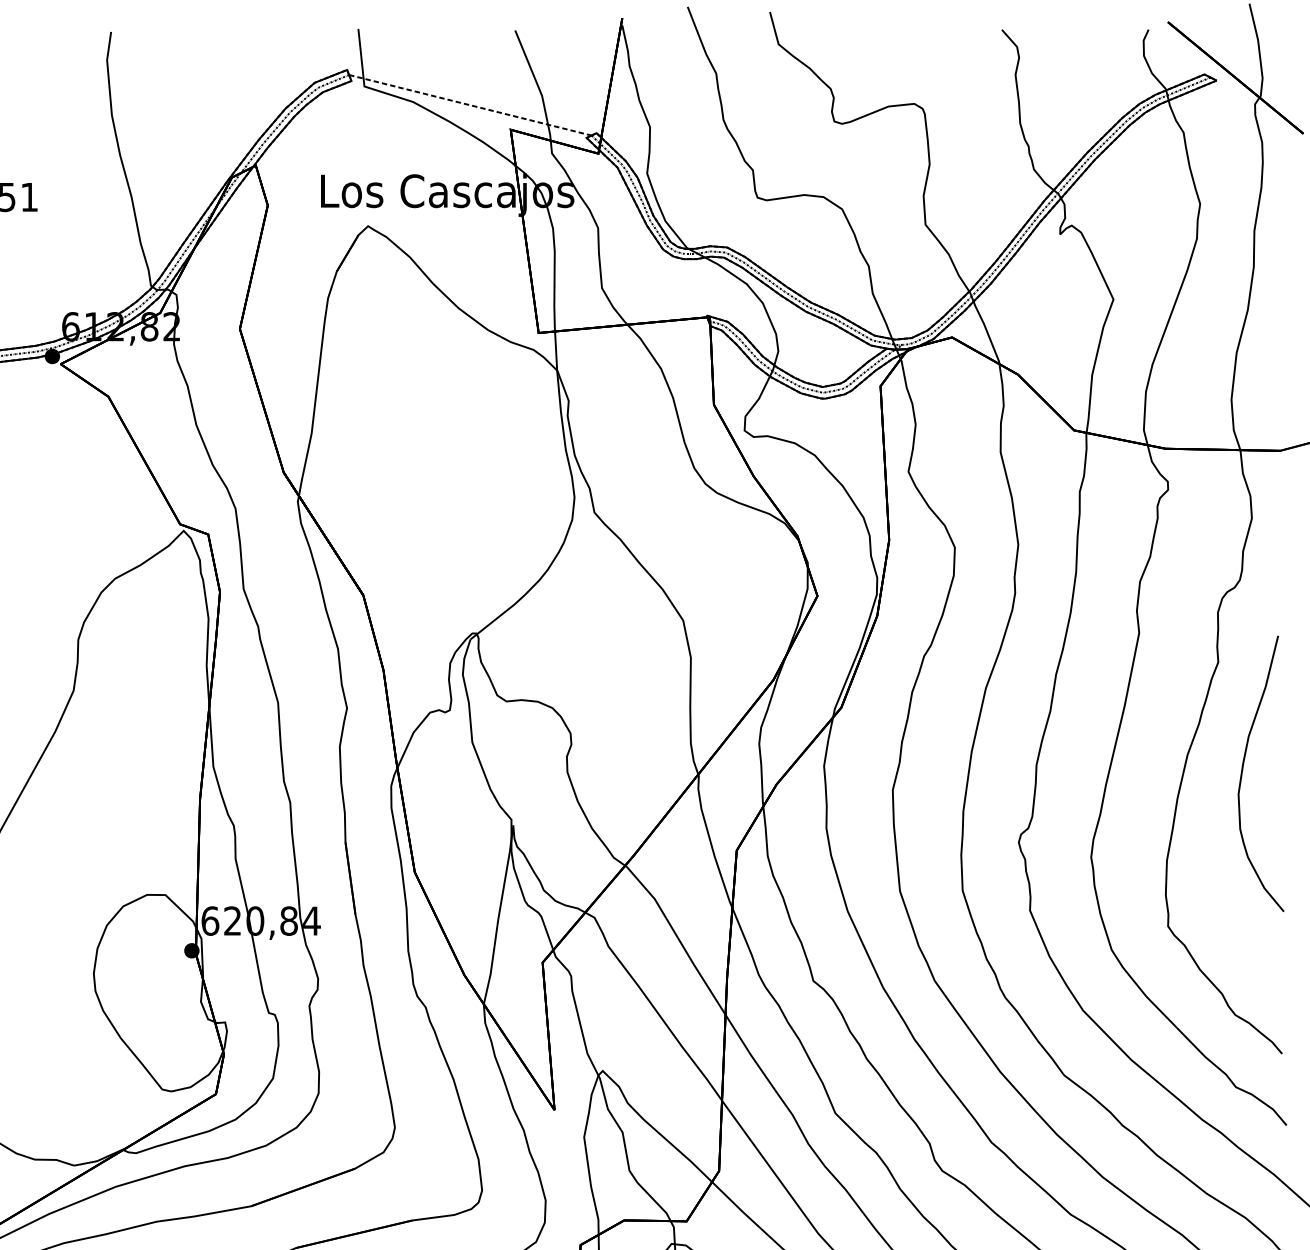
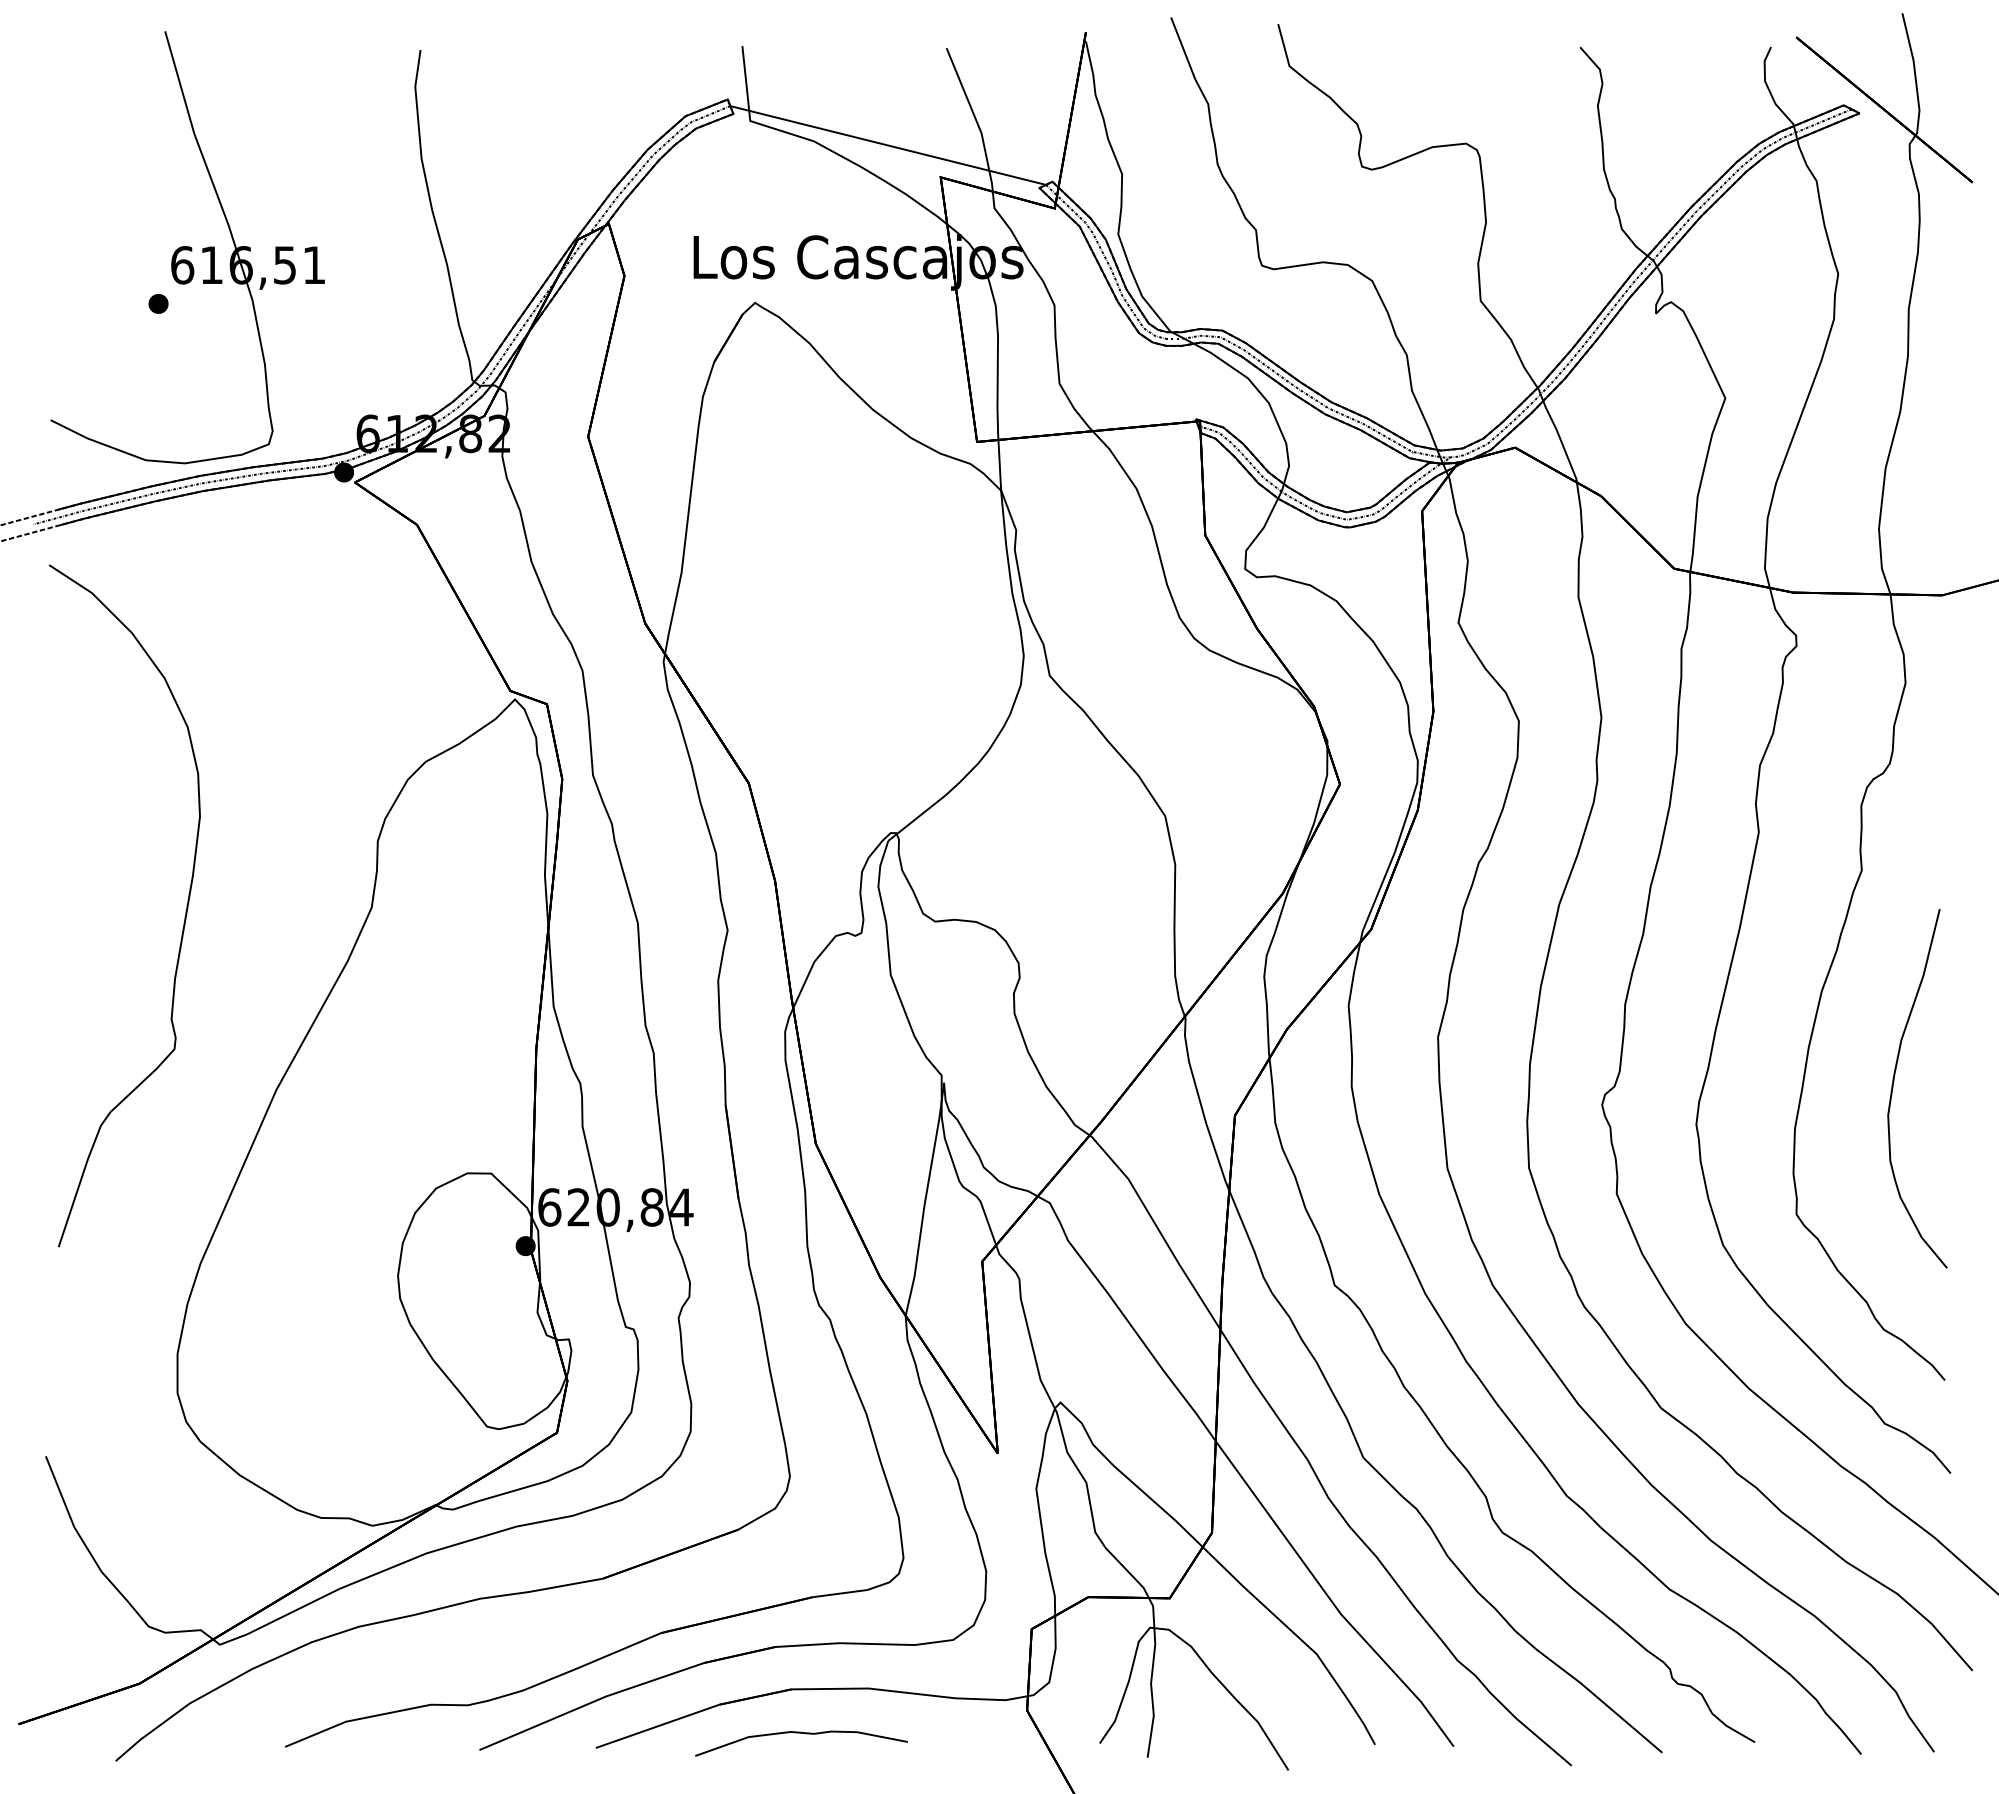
line: (470, 105) -> (888, 145), dashed -> solid
curve: (1242, 773) -> (1893, 1088), moved

